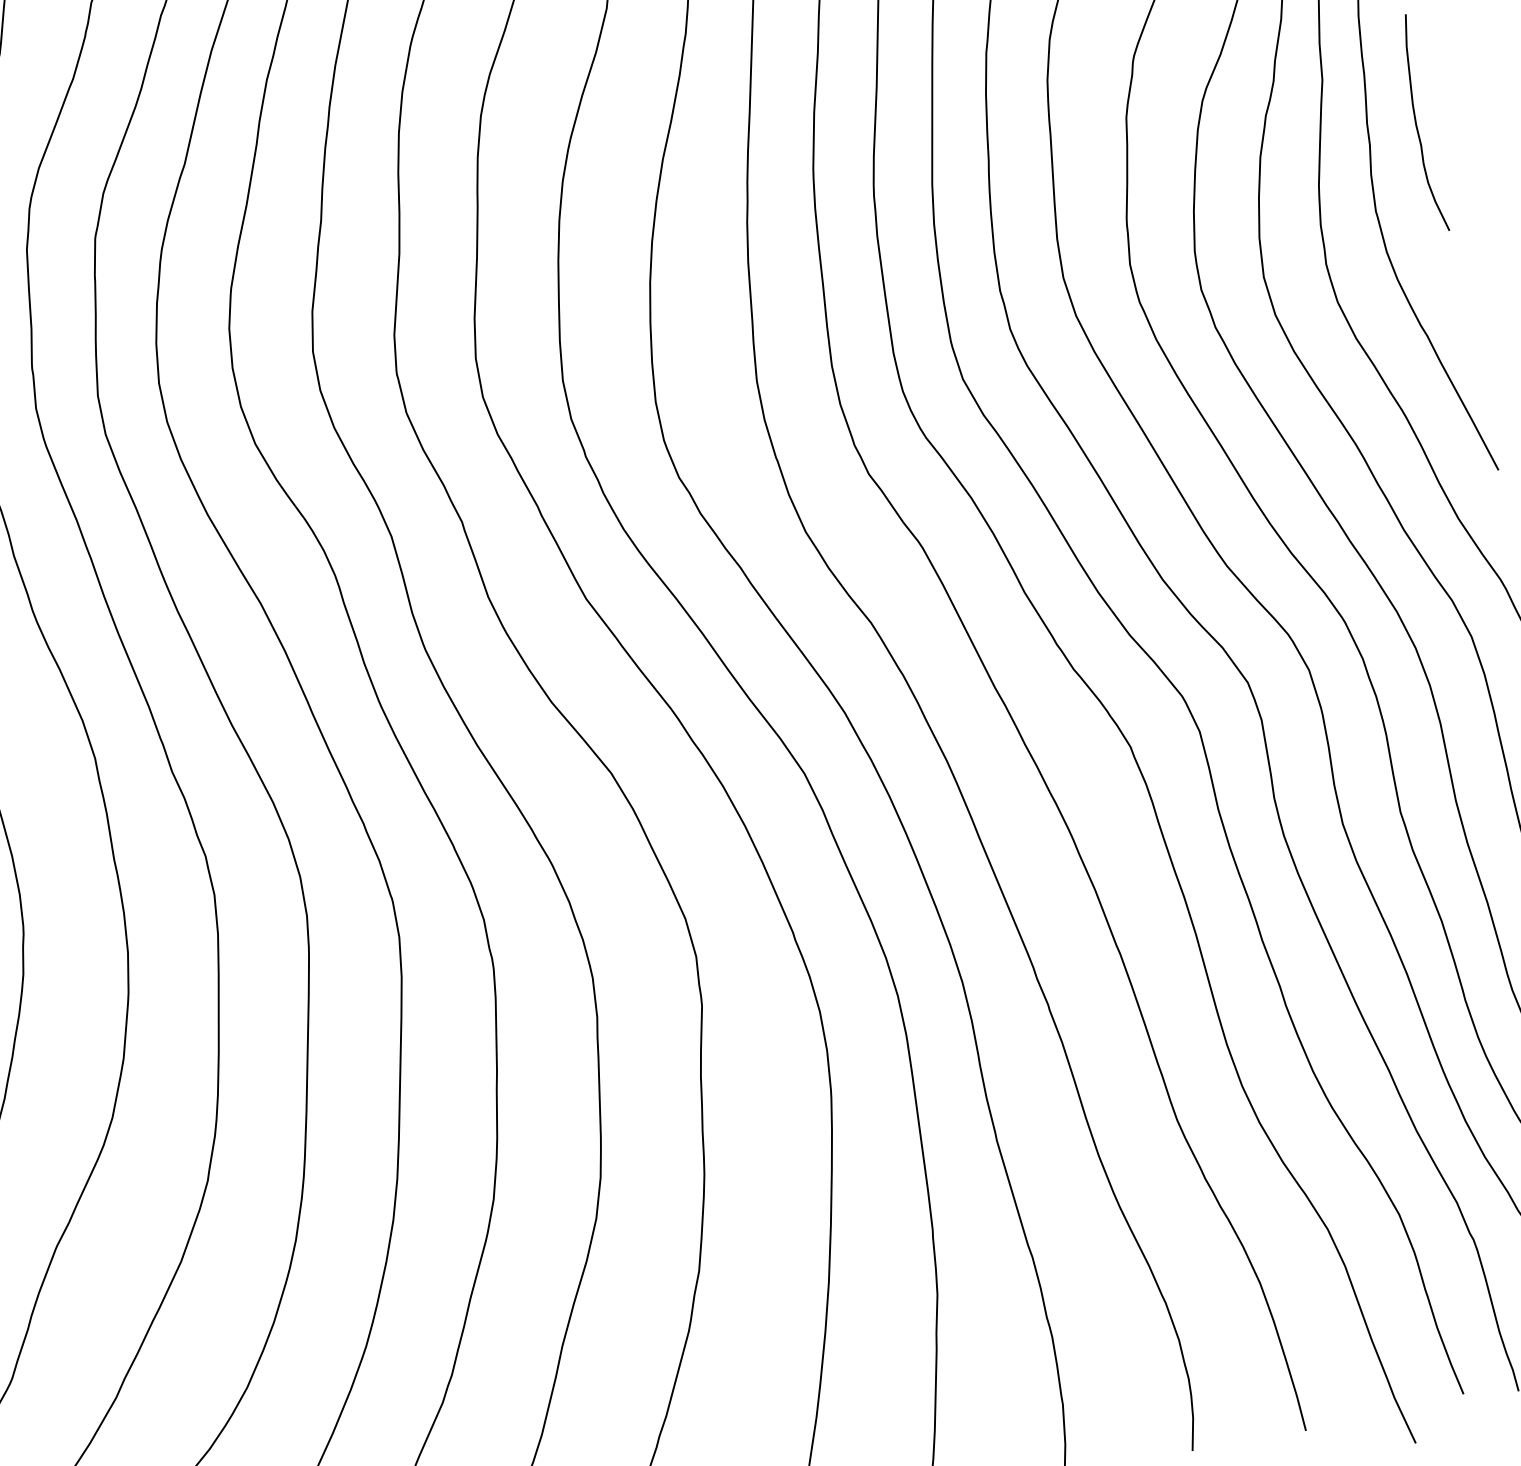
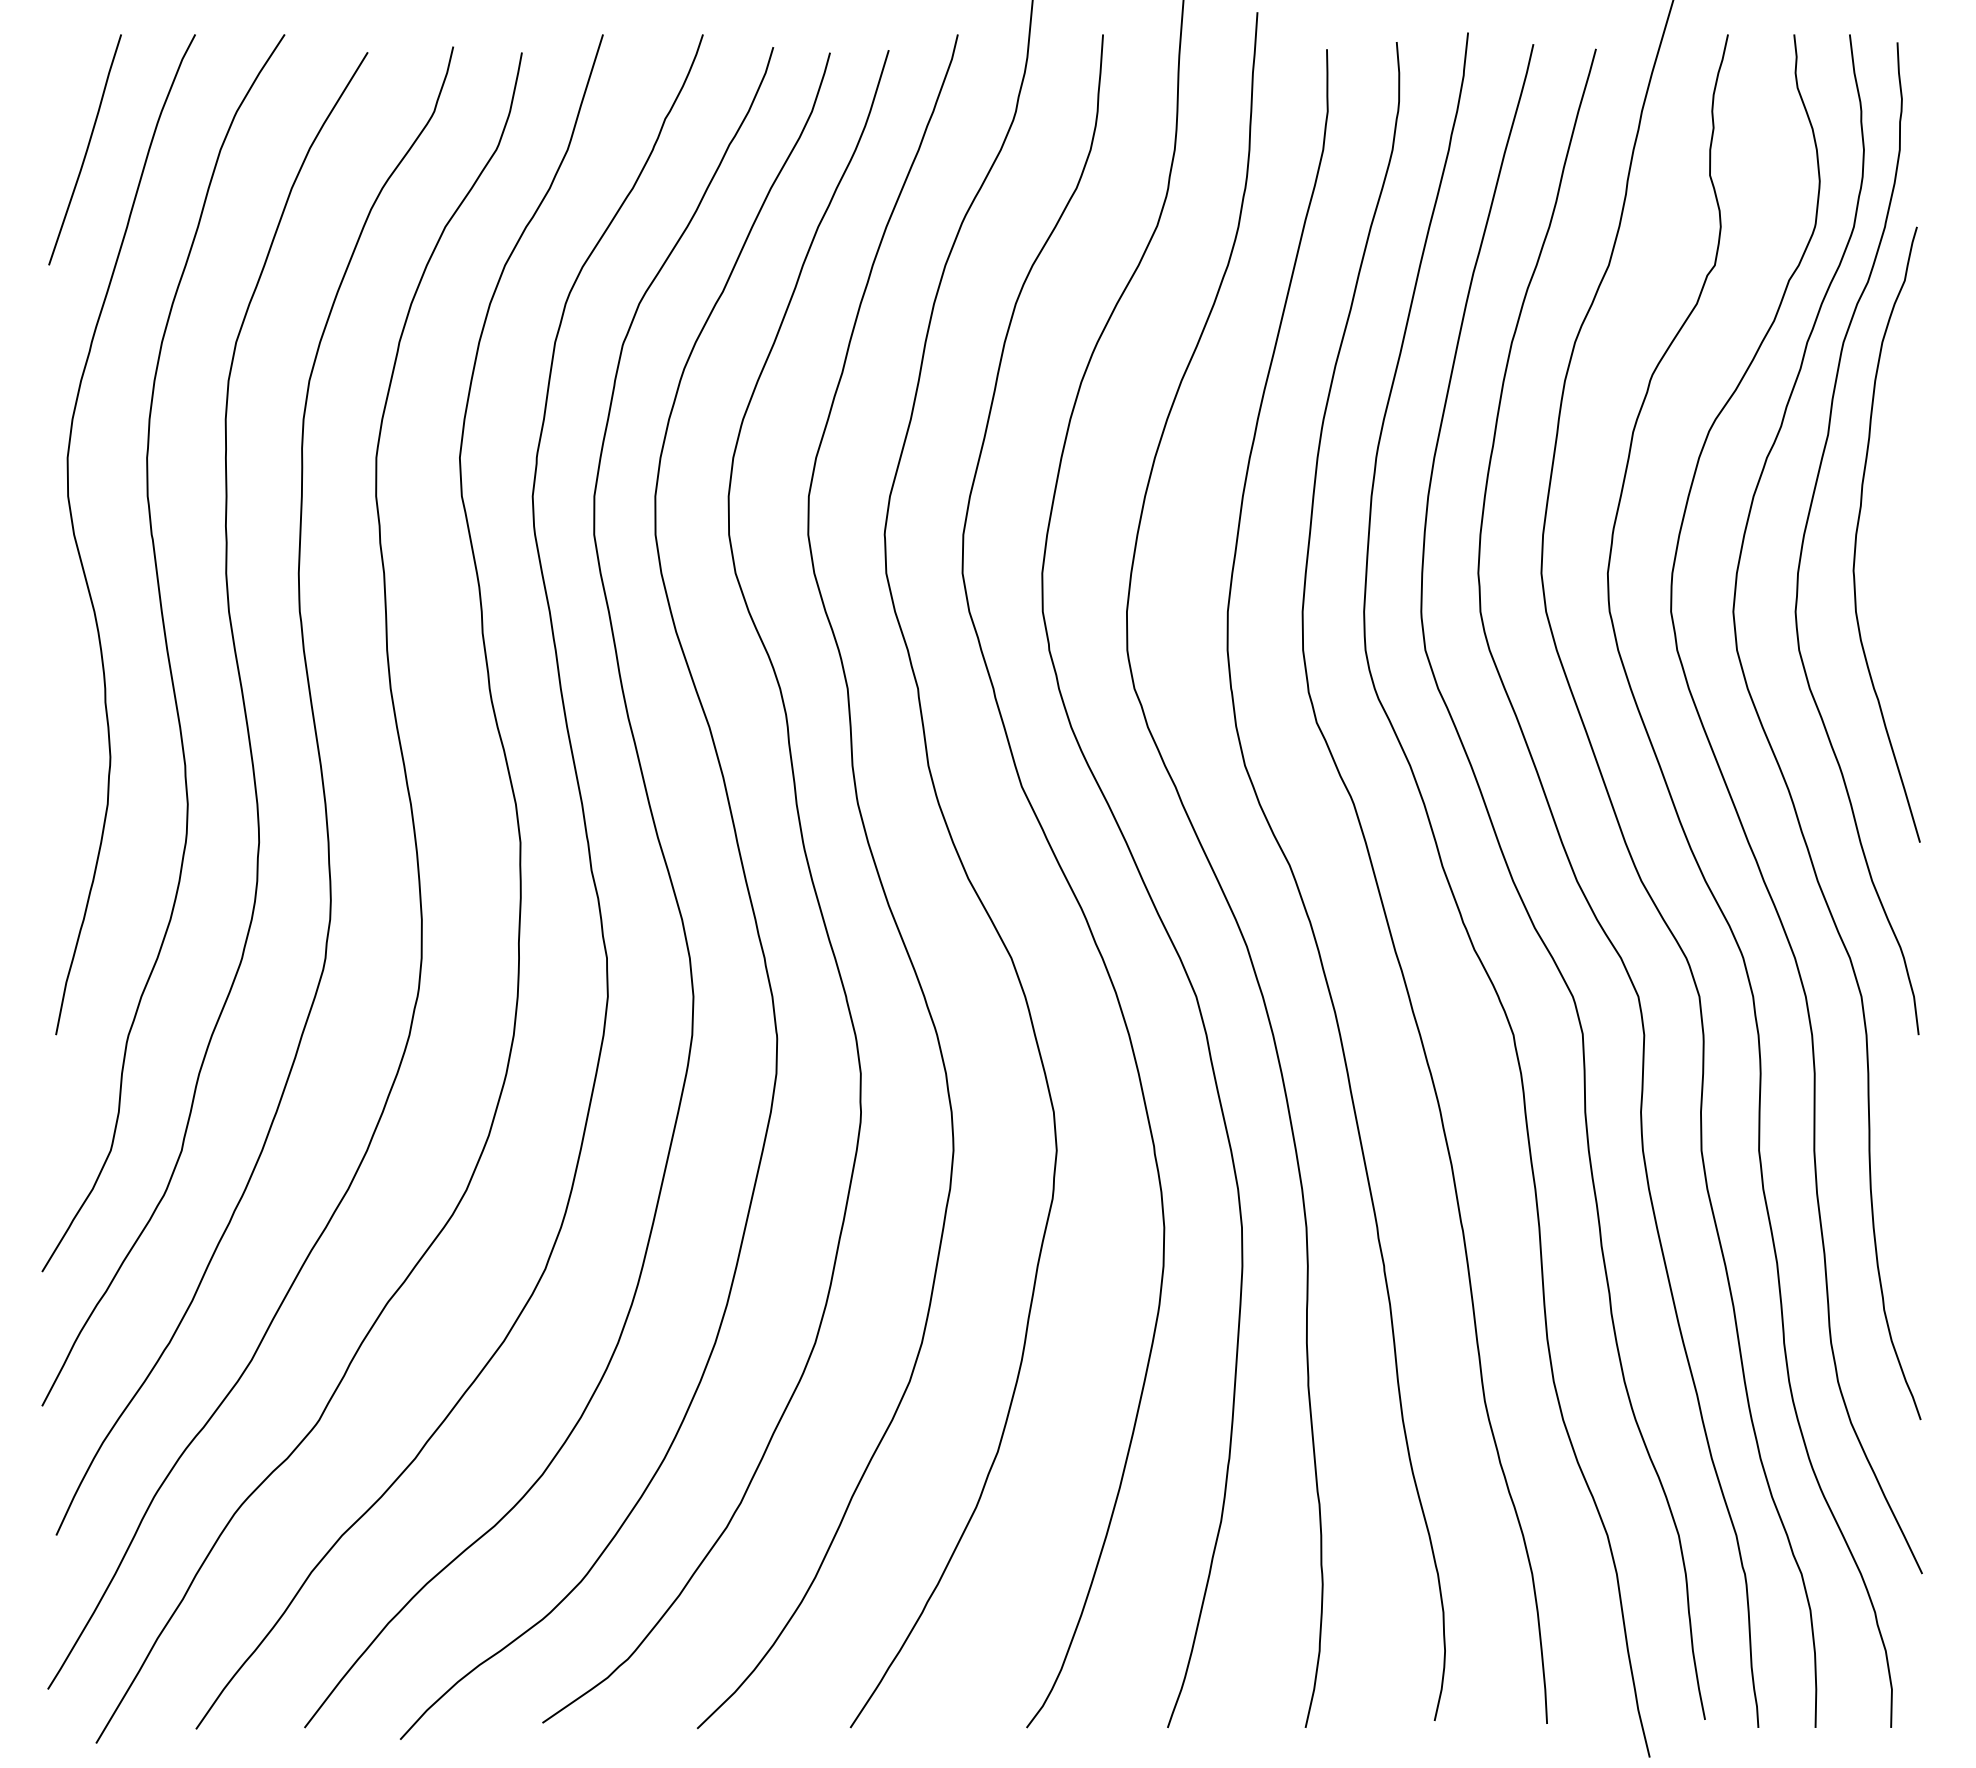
curve: (1417, 122) -> (1910, 493), removed

